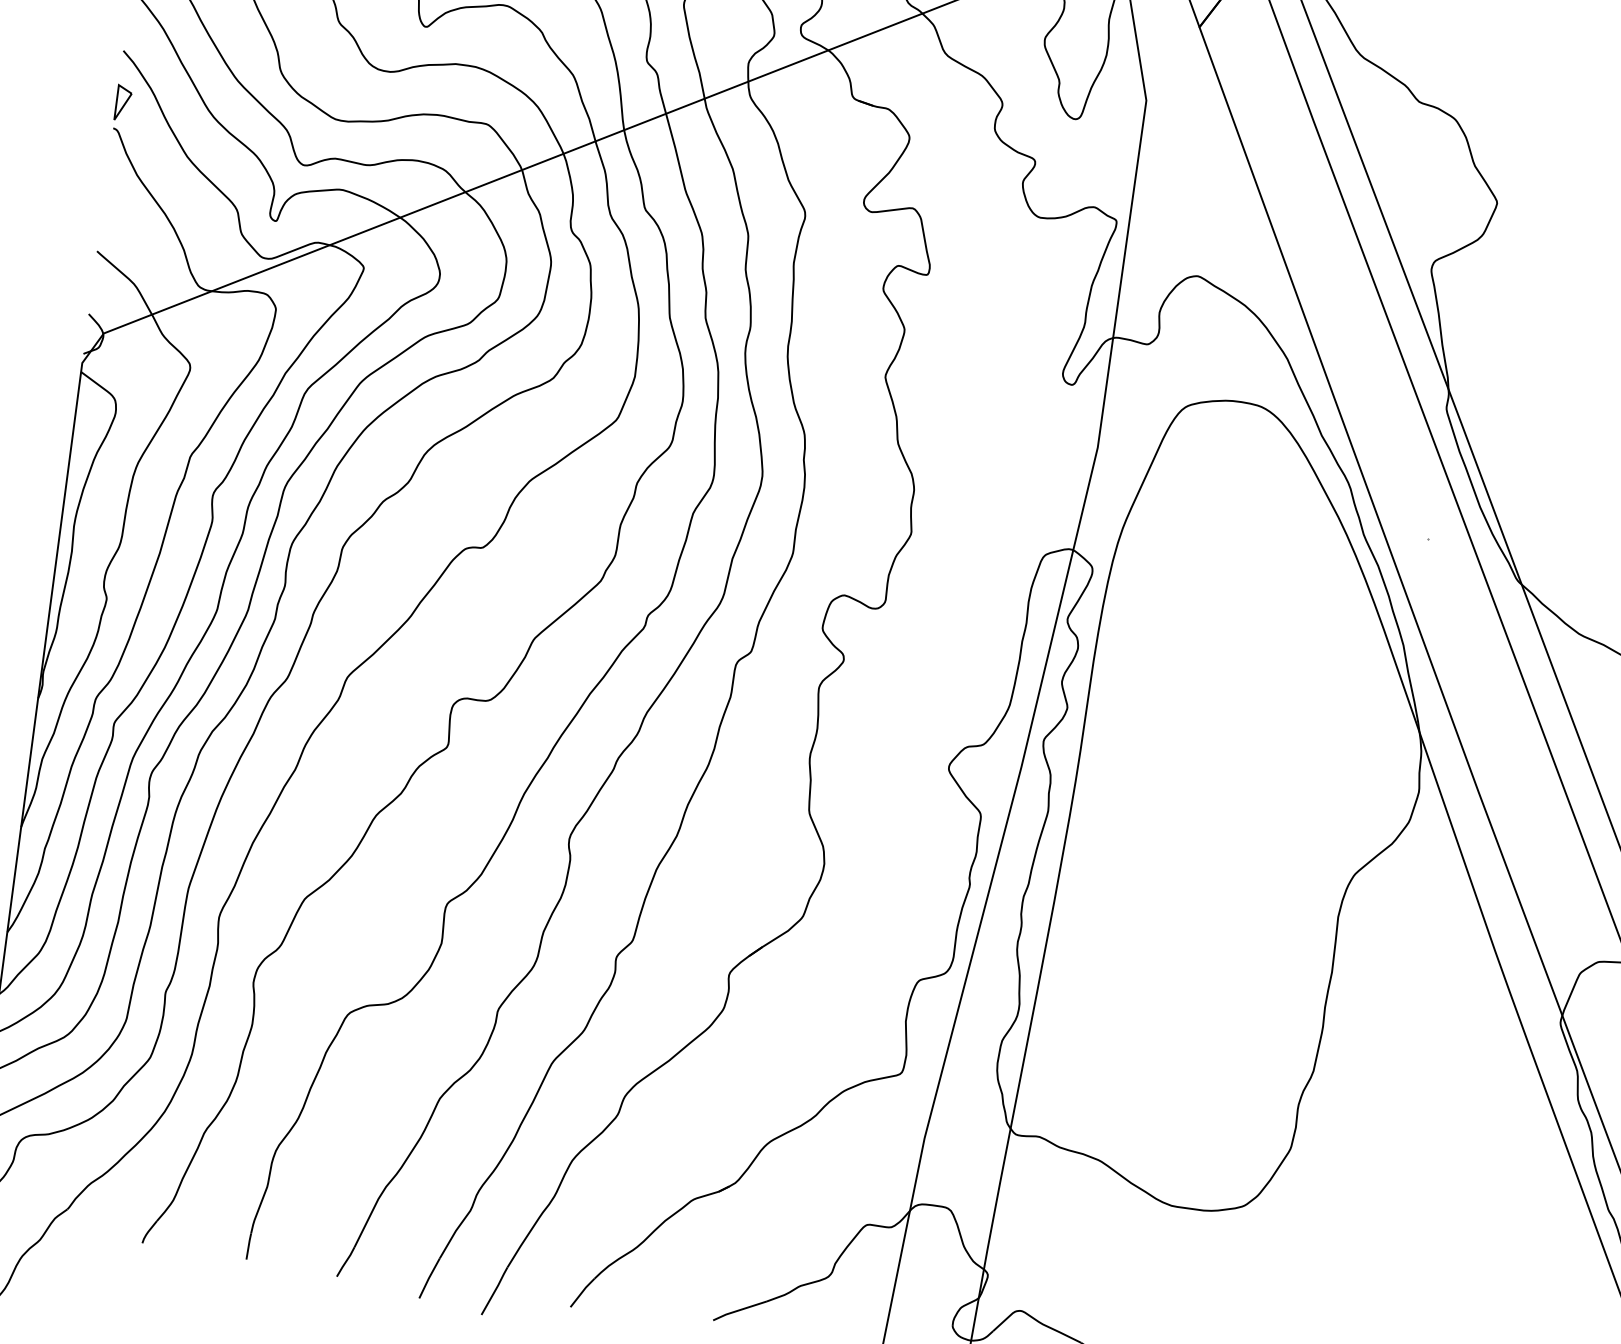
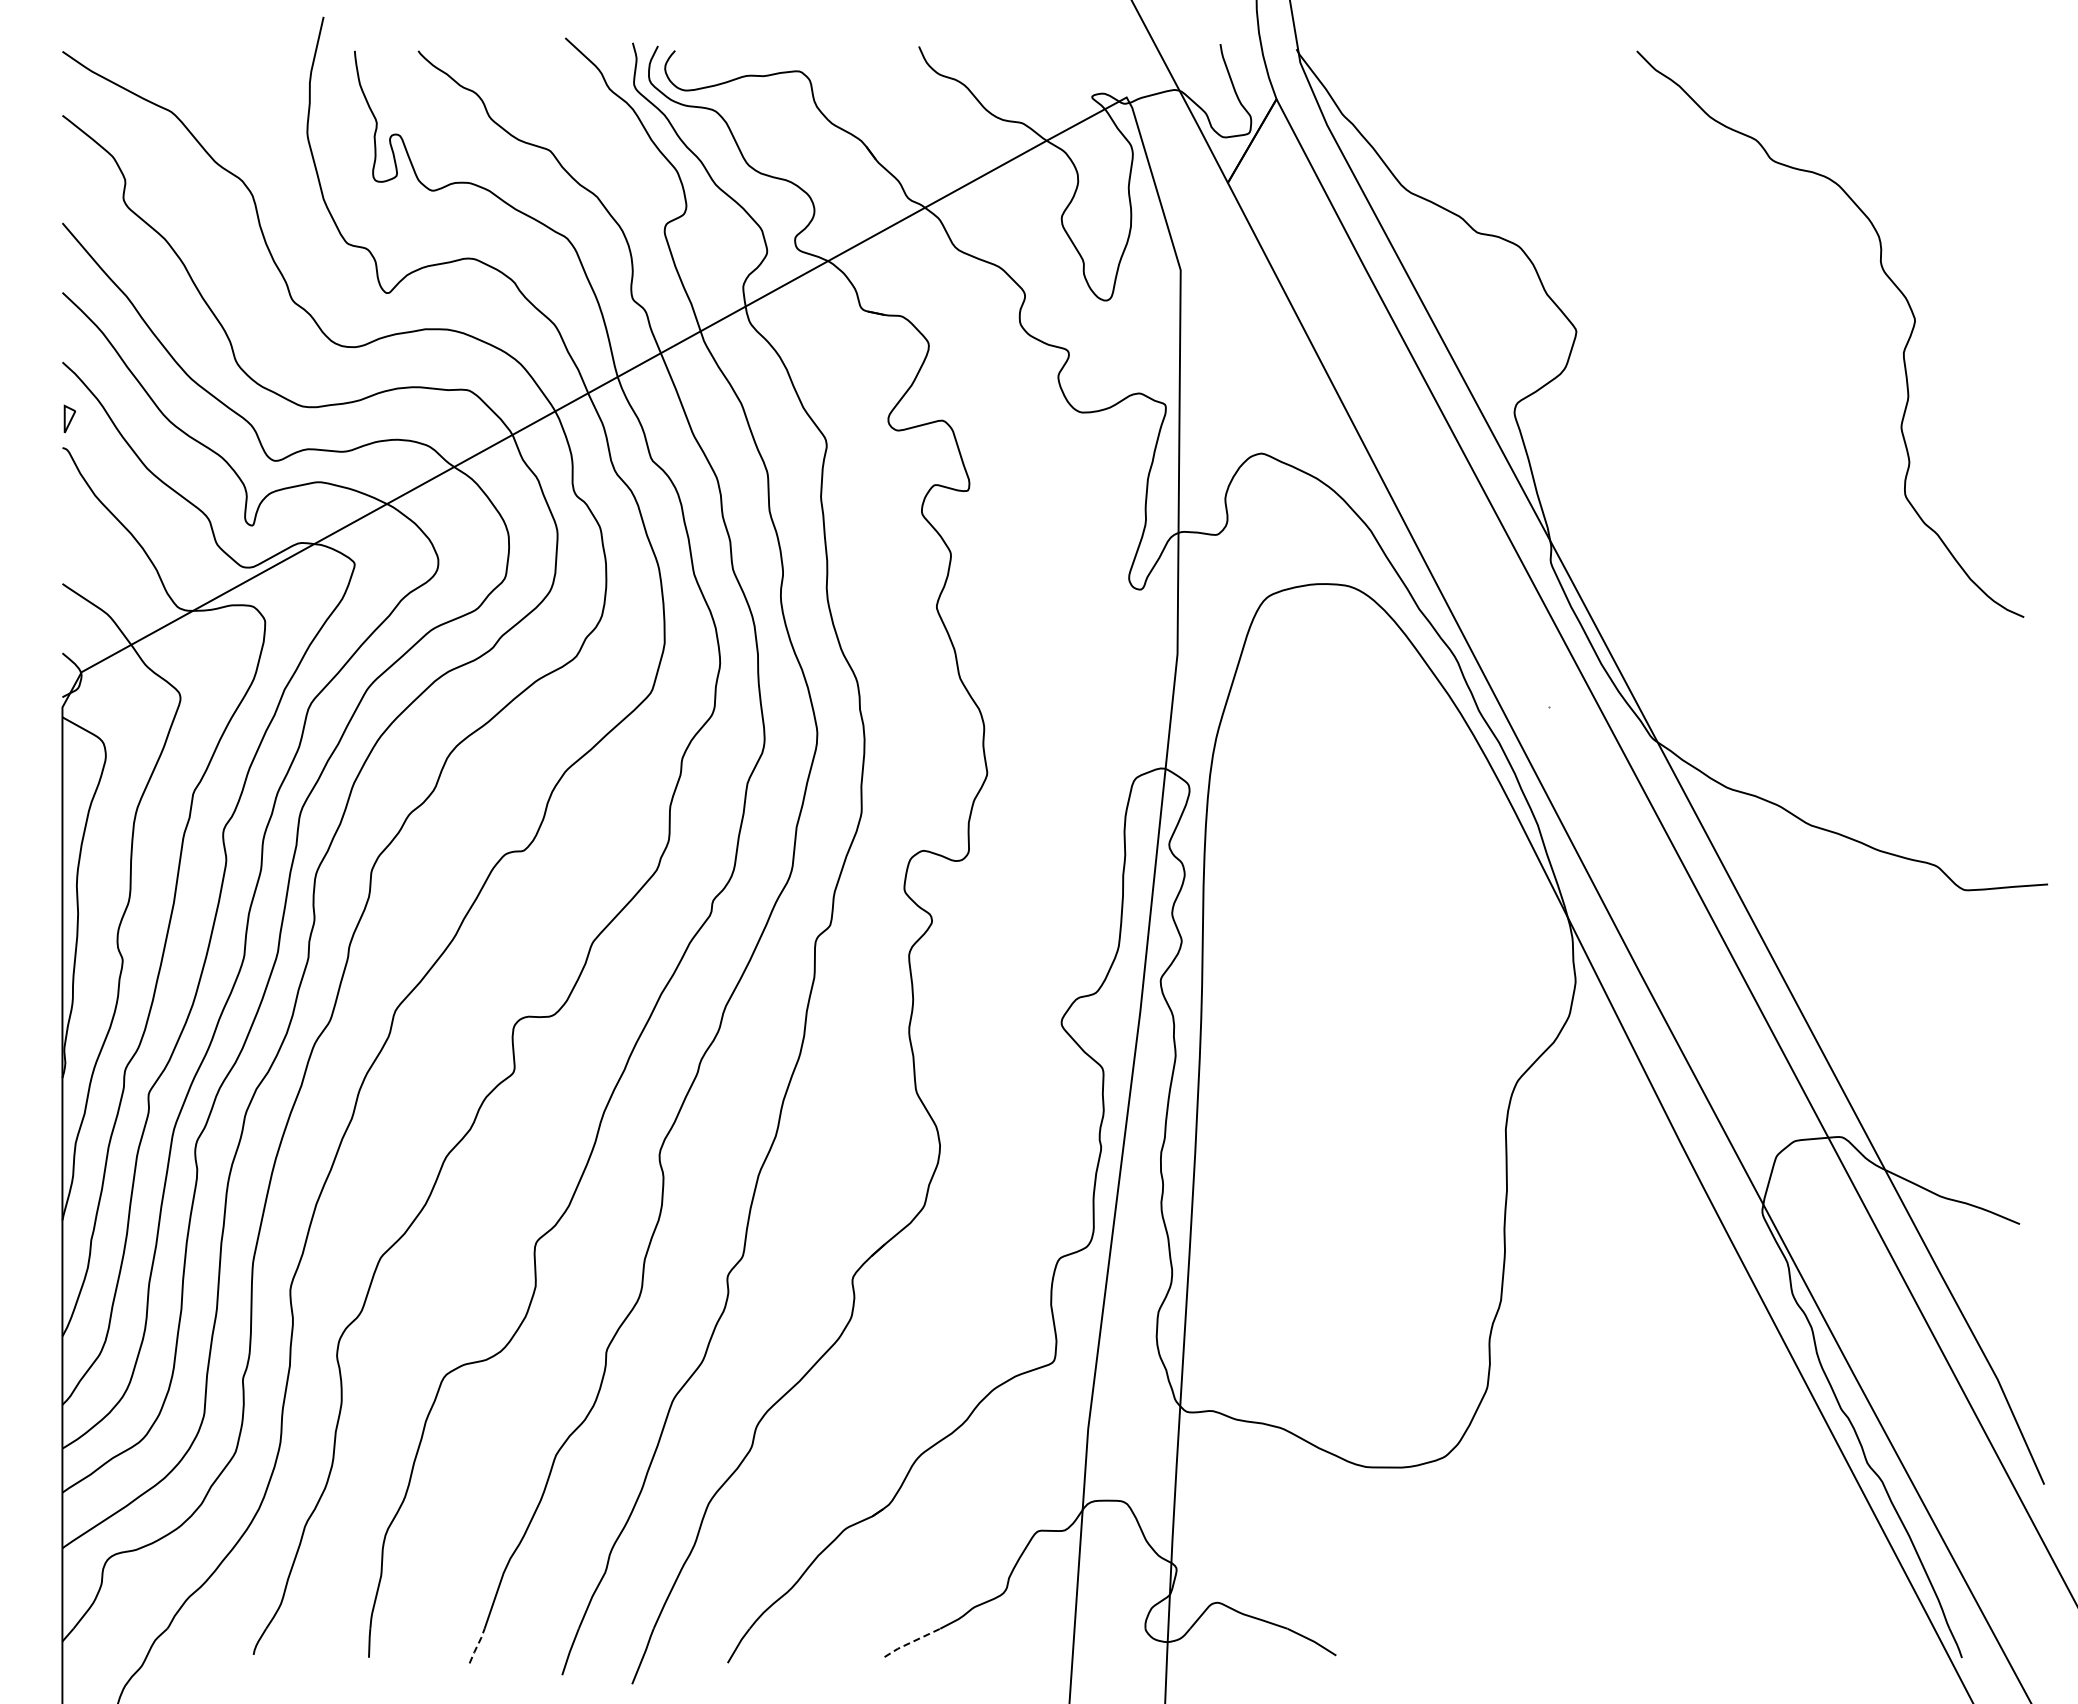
part: (123, 102) -> (69, 418), size x0.7
line: (346, 1261) -> (477, 1645), solid -> dashed
line: (739, 1310) -> (911, 1642), solid -> dashed

